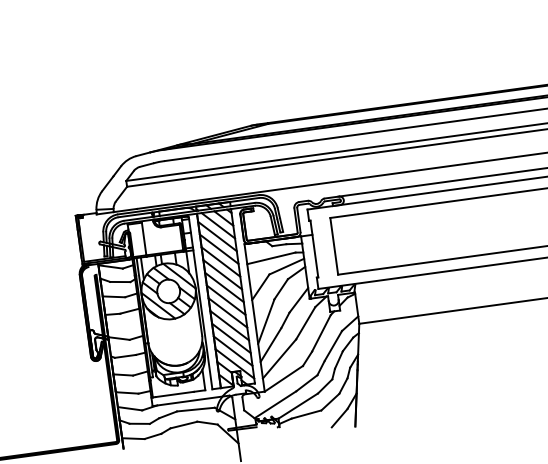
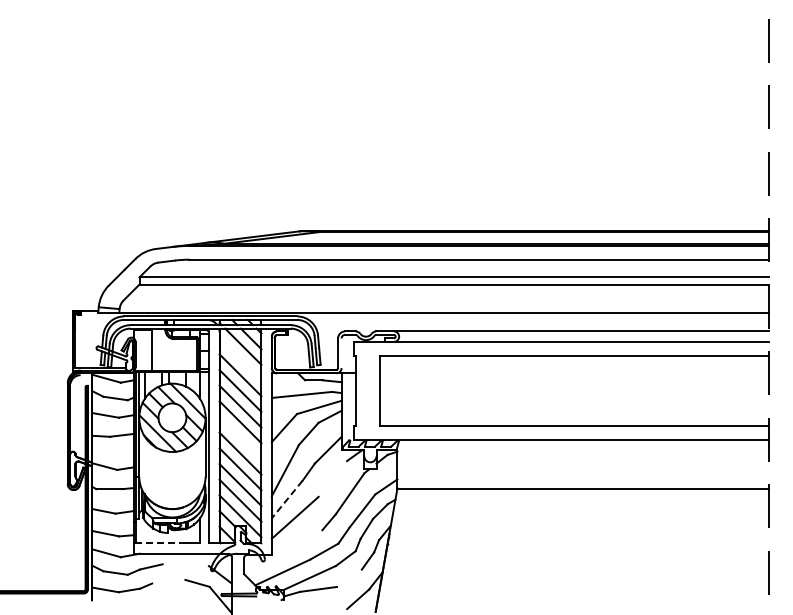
line: (298, 220) -> (341, 353), removed
line: (217, 236) -> (240, 359), removed
line: (226, 299) -> (240, 437), removed
line: (305, 322) -> (332, 478), removed
line: (270, 345) -> (286, 499), solid -> dashed
line: (283, 378) -> (296, 542), removed
line: (174, 394) -> (162, 543), solid -> dashed
line: (330, 402) -> (349, 578), removed
line: (195, 409) -> (185, 565), removed
line: (183, 424) -> (168, 581), removed

